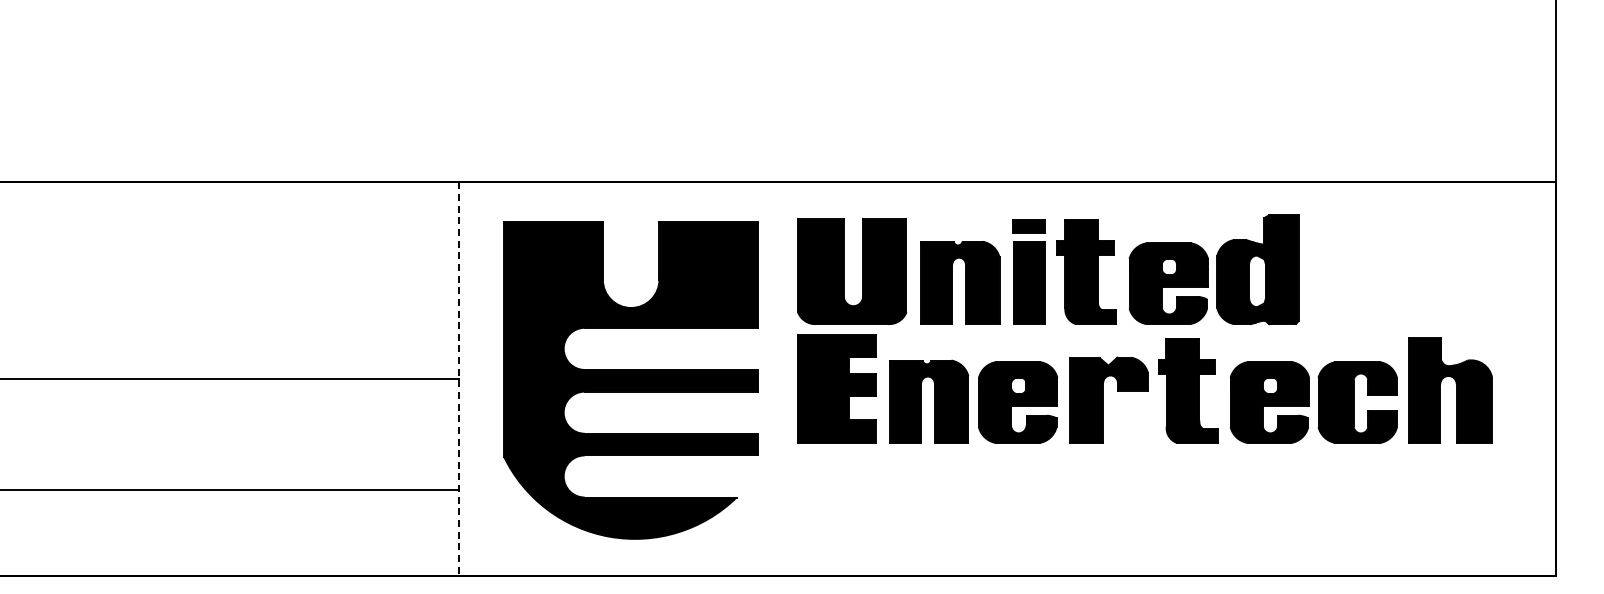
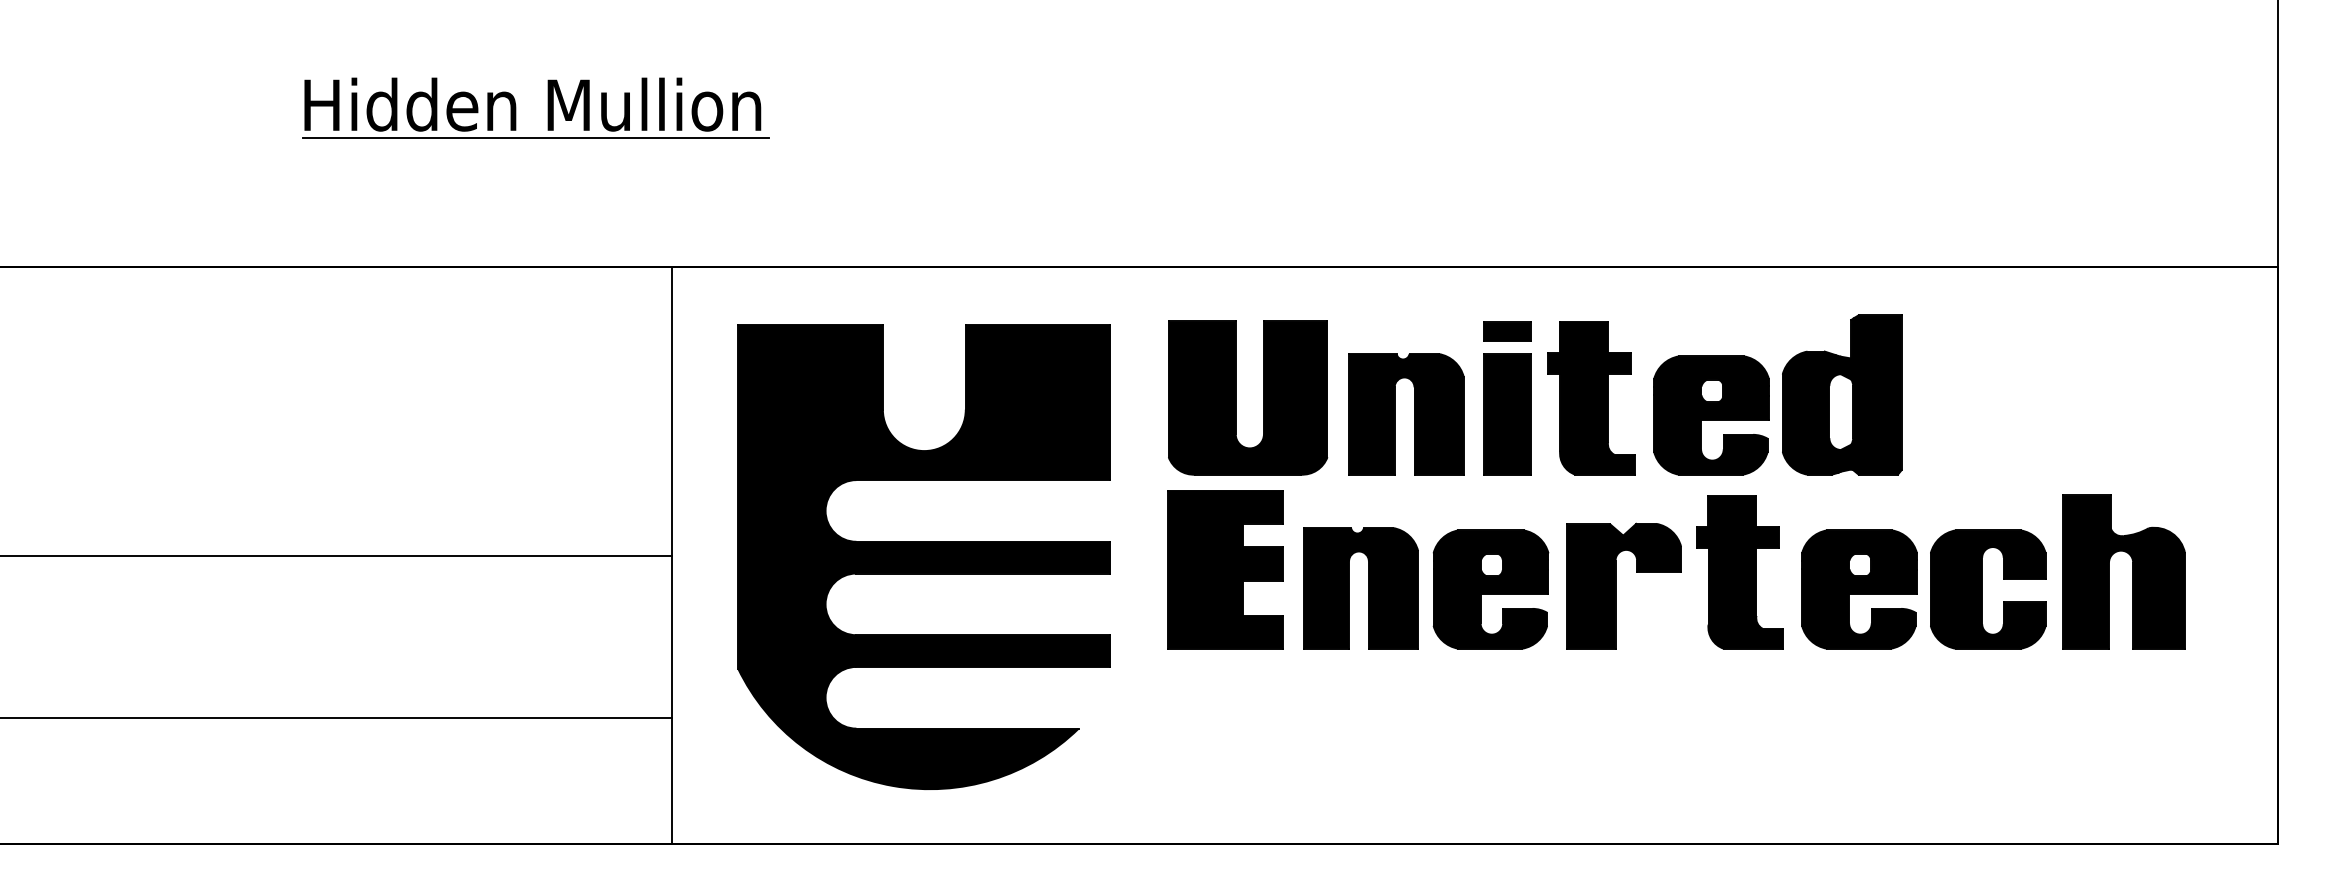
part: (374, 73) -> (548, 107), added
line: (458, 379) -> (671, 555), dashed -> solid

